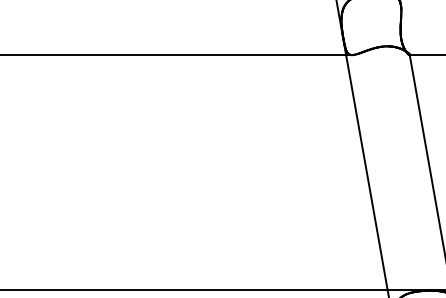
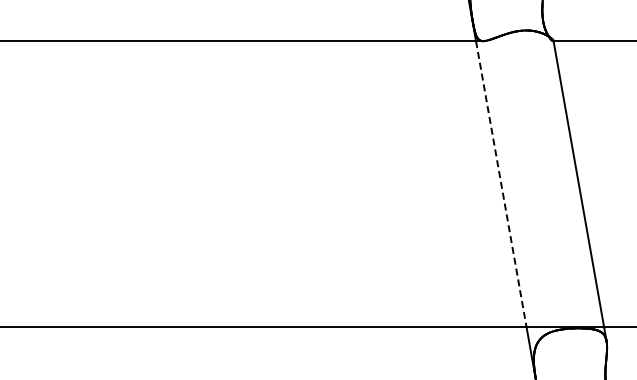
line: (367, 172) -> (501, 184), solid -> dashed

